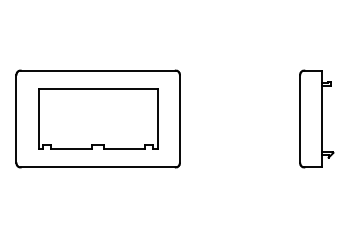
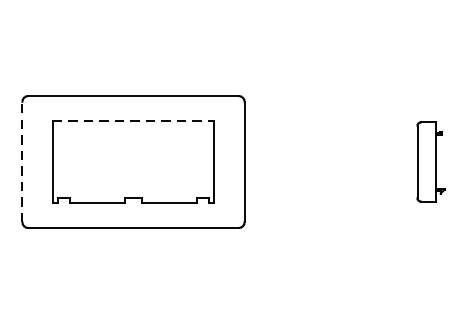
line: (98, 88) -> (133, 120), solid -> dashed
line: (16, 118) -> (22, 161), solid -> dashed
part: (316, 118) -> (430, 161), size x0.6

